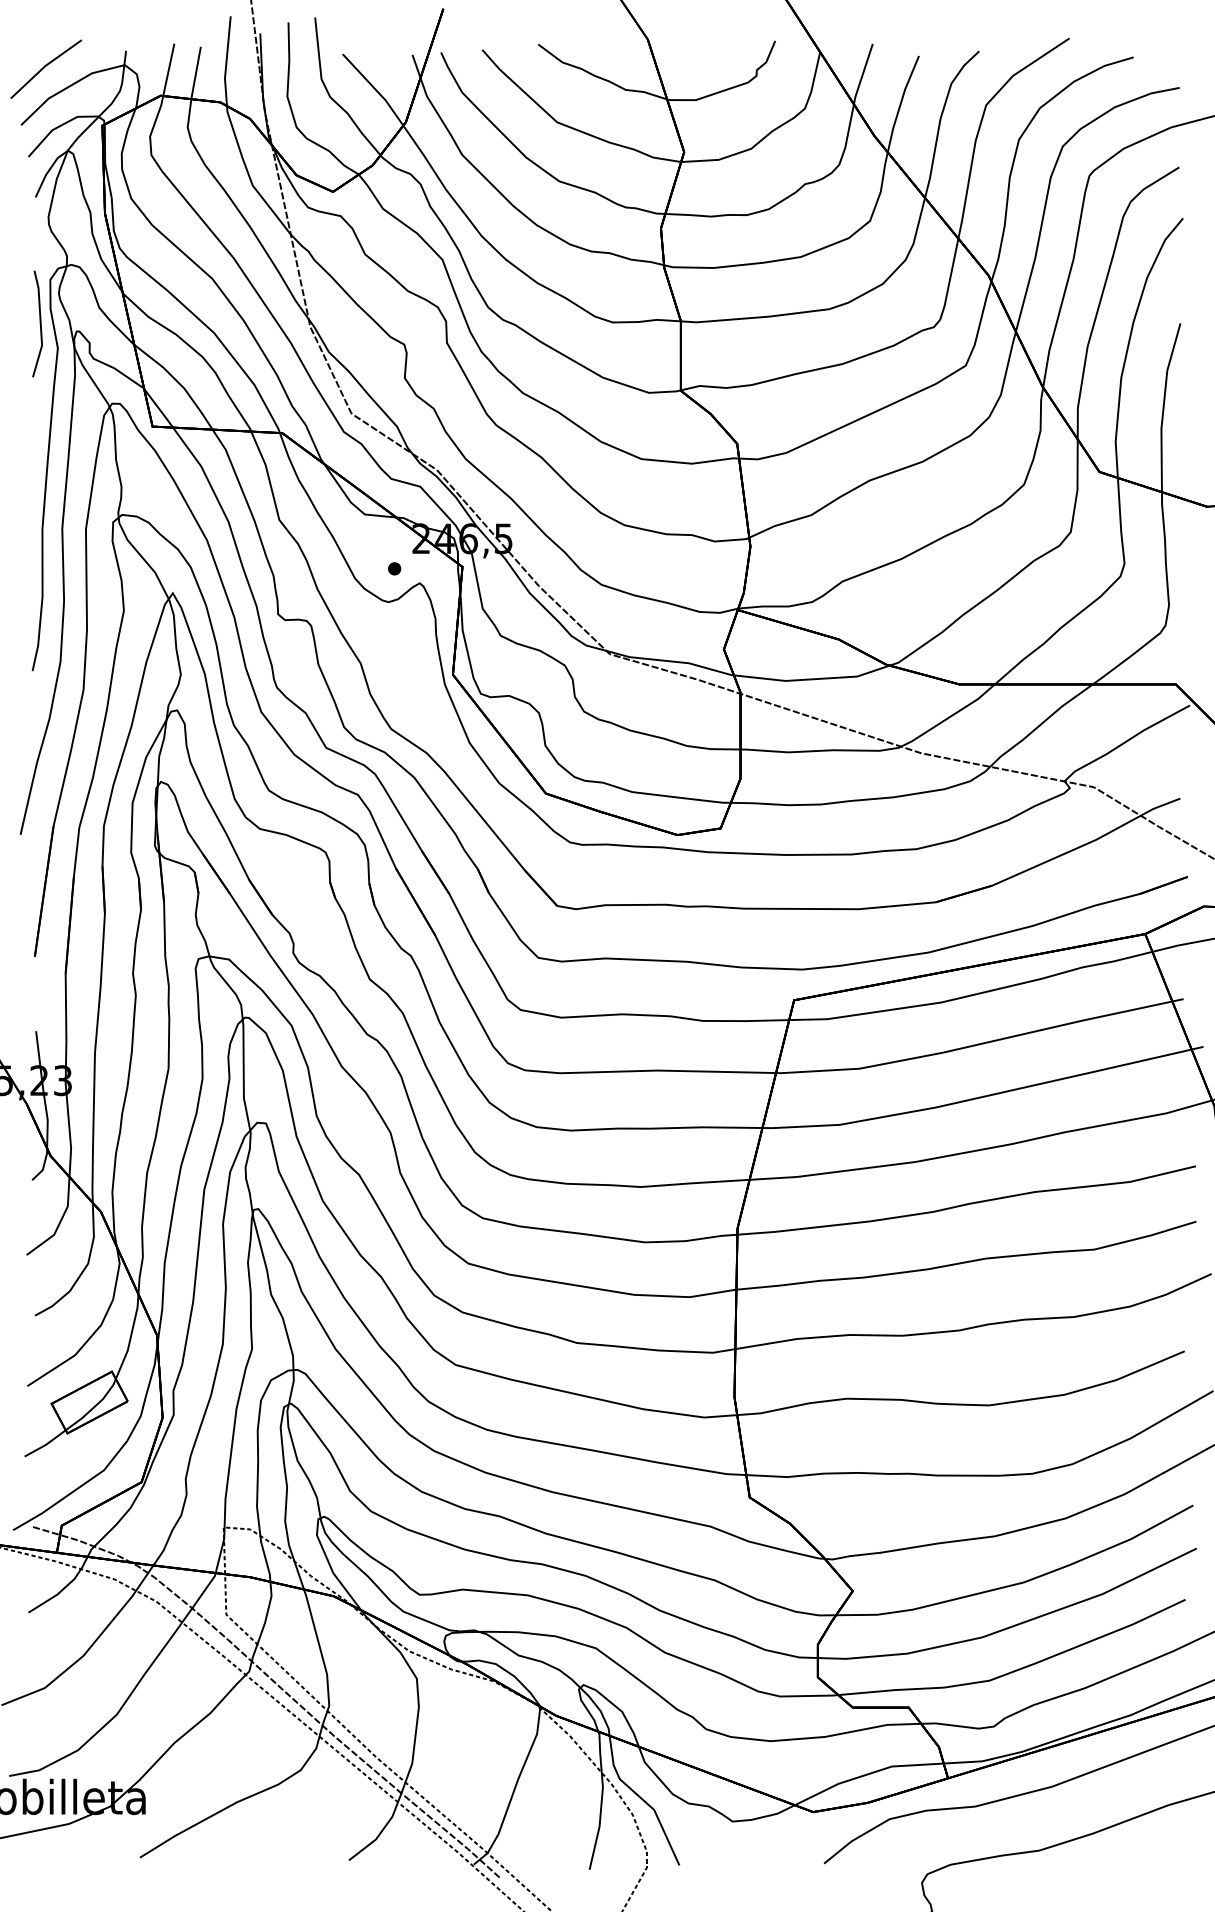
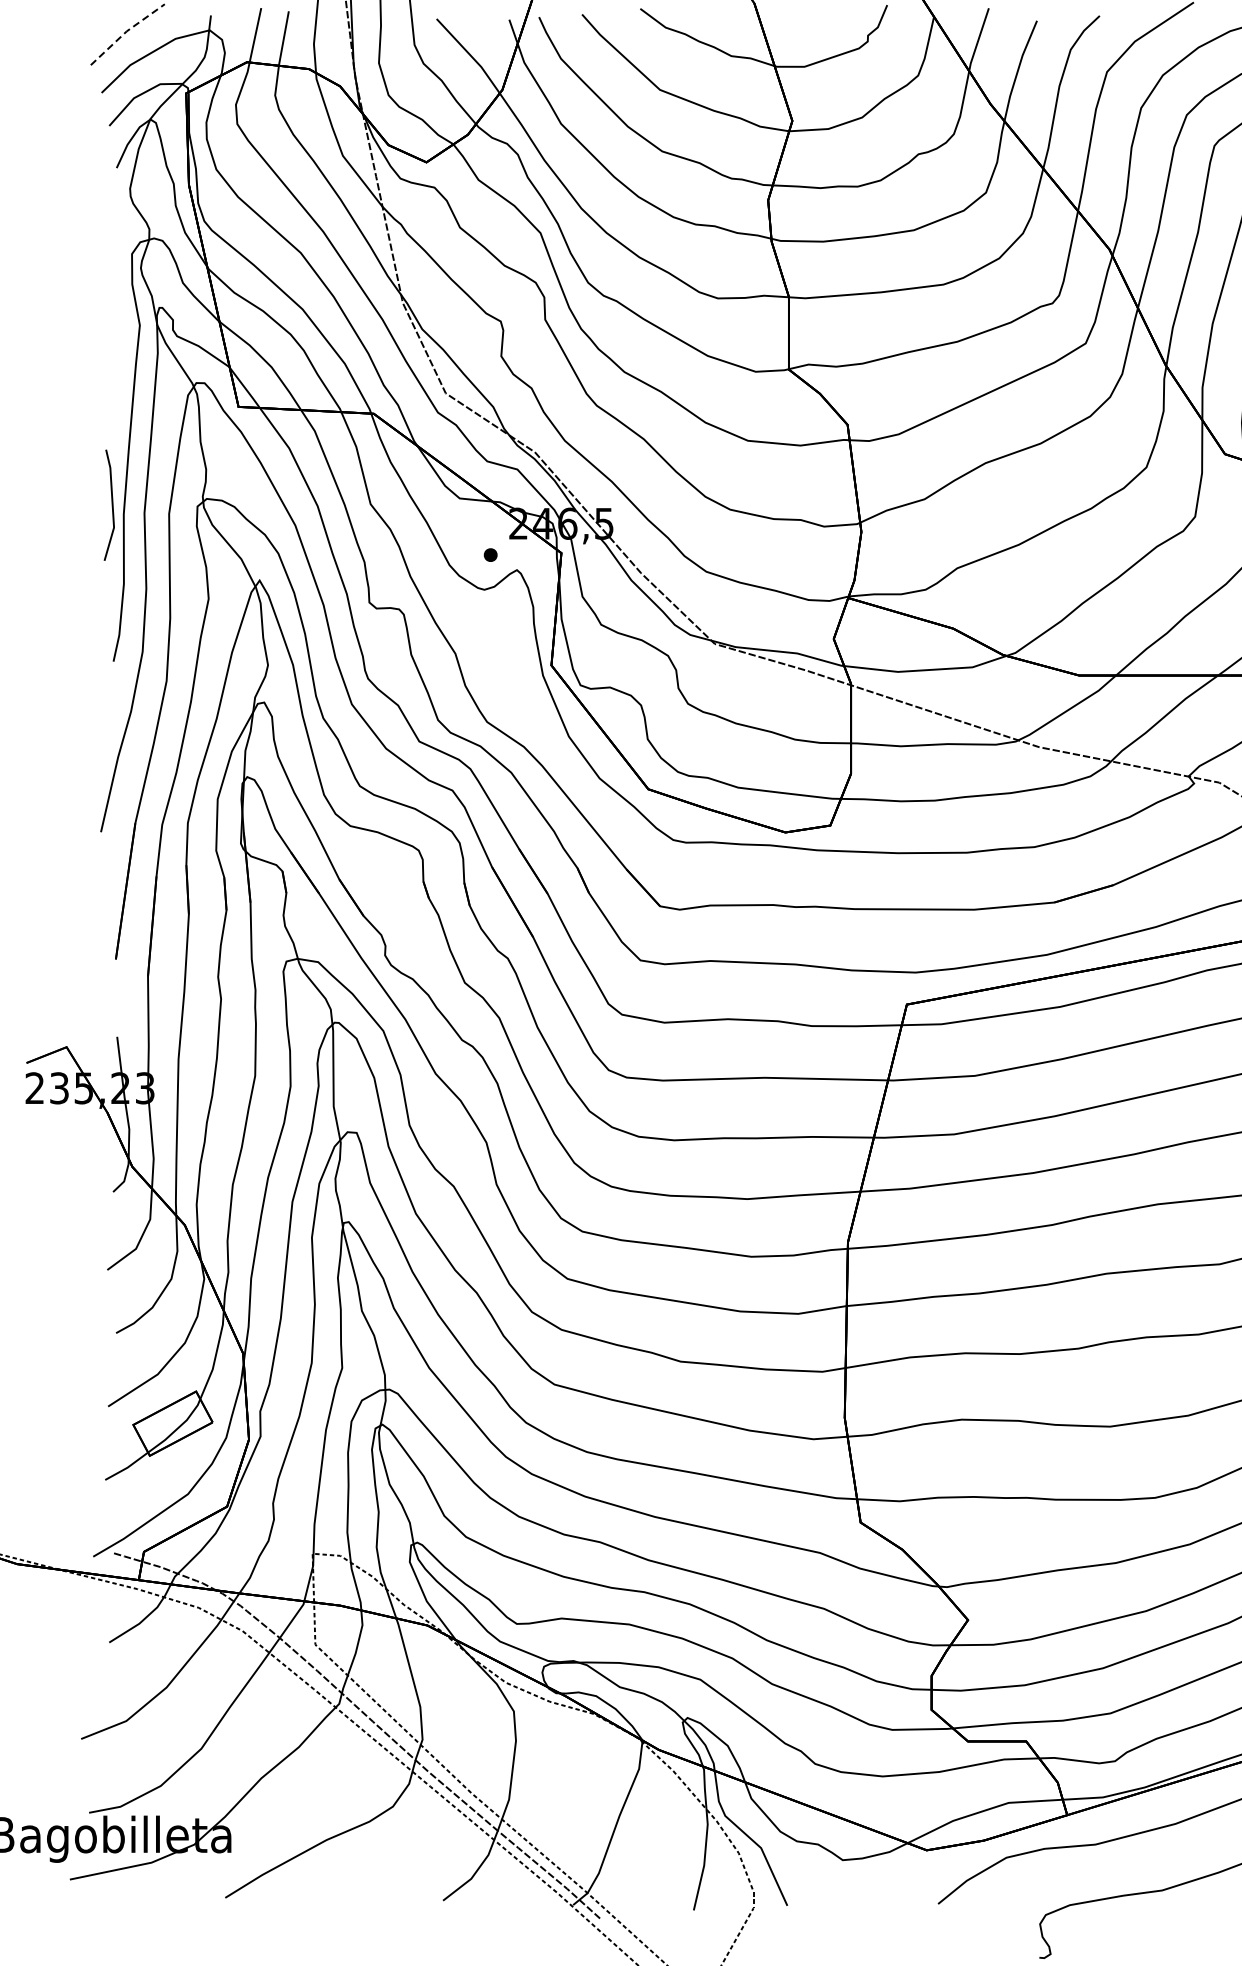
line: (44, 66) -> (125, 31), solid -> dashed
line: (39, 323) -> (111, 504), moved

